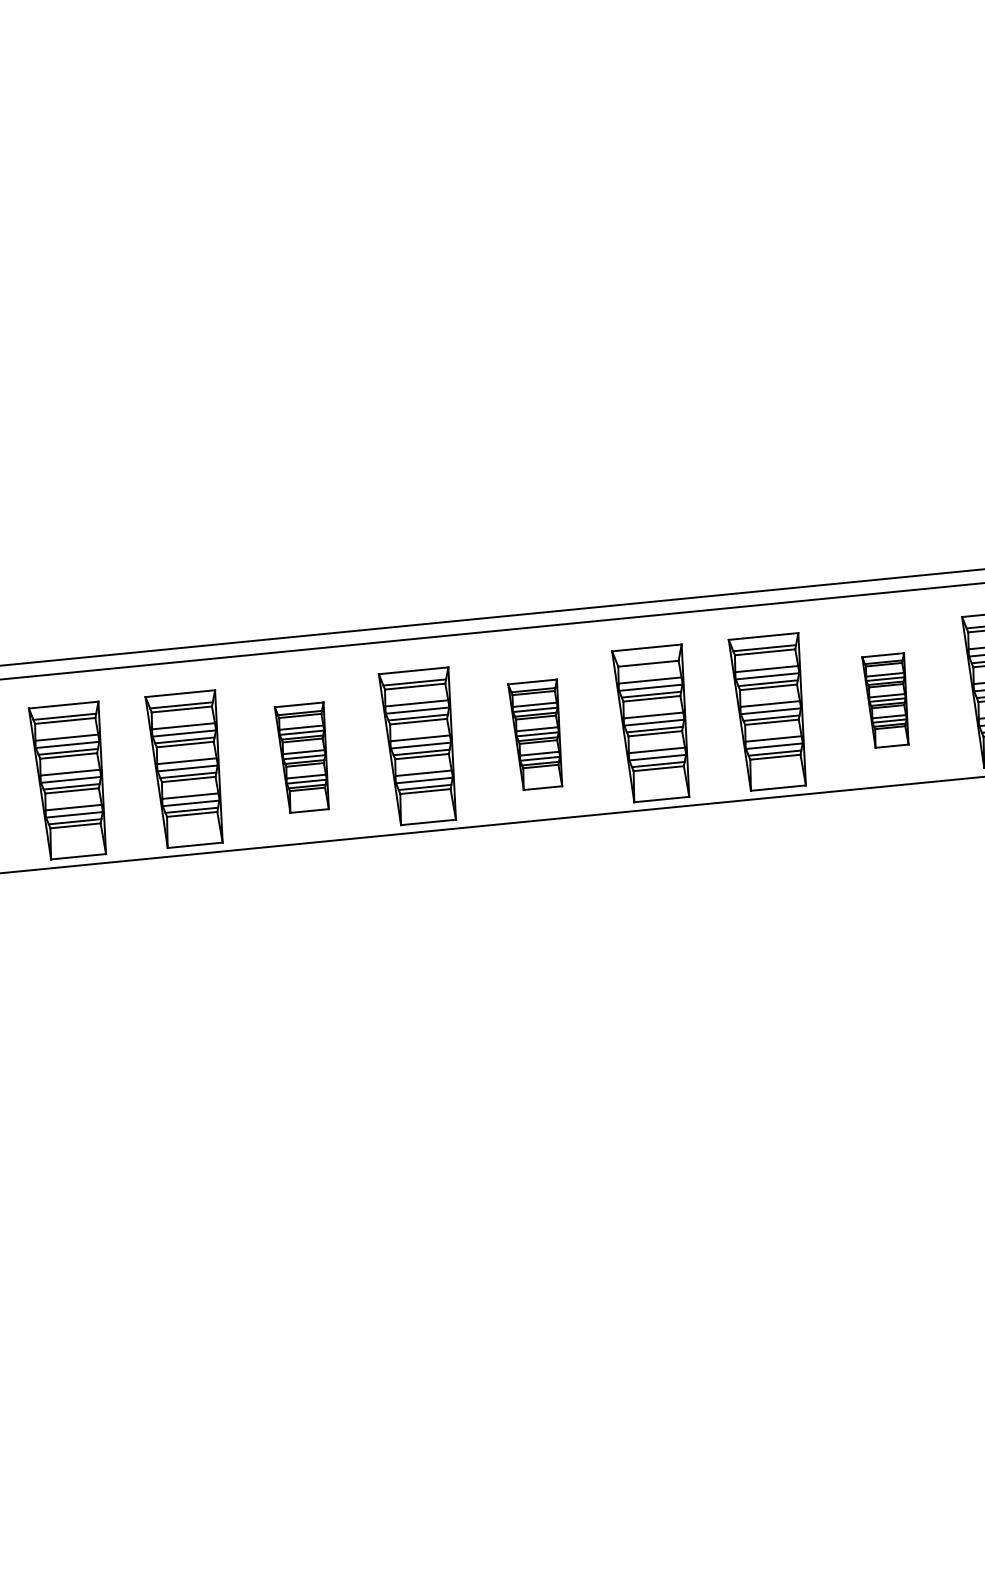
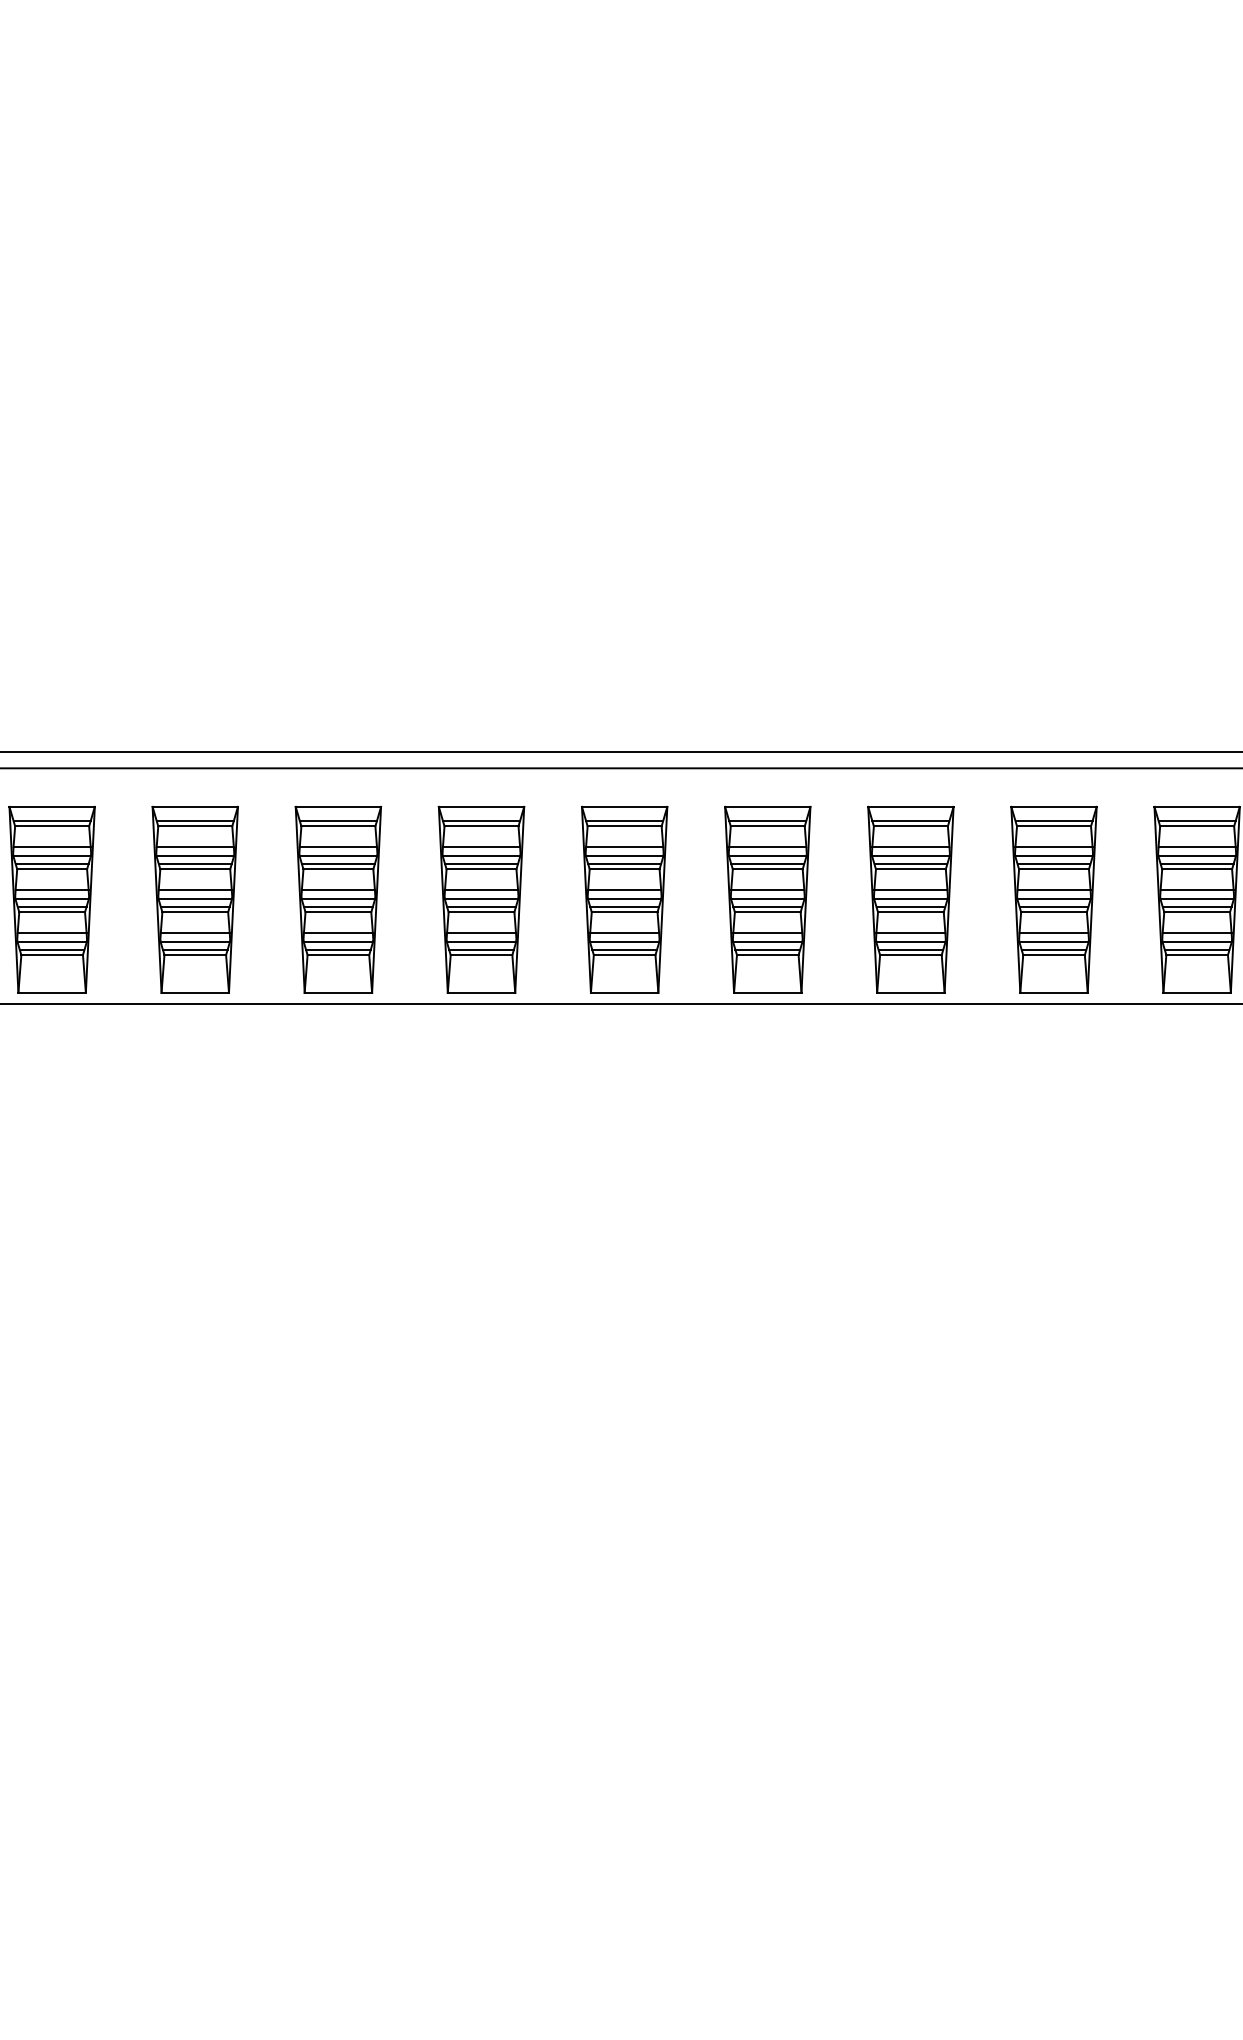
line: (647, 659) -> (767, 821), added
part: (887, 700) -> (1053, 899), size x1.67
part: (537, 734) -> (624, 899), size x1.43
part: (304, 757) -> (338, 899), size x1.43

